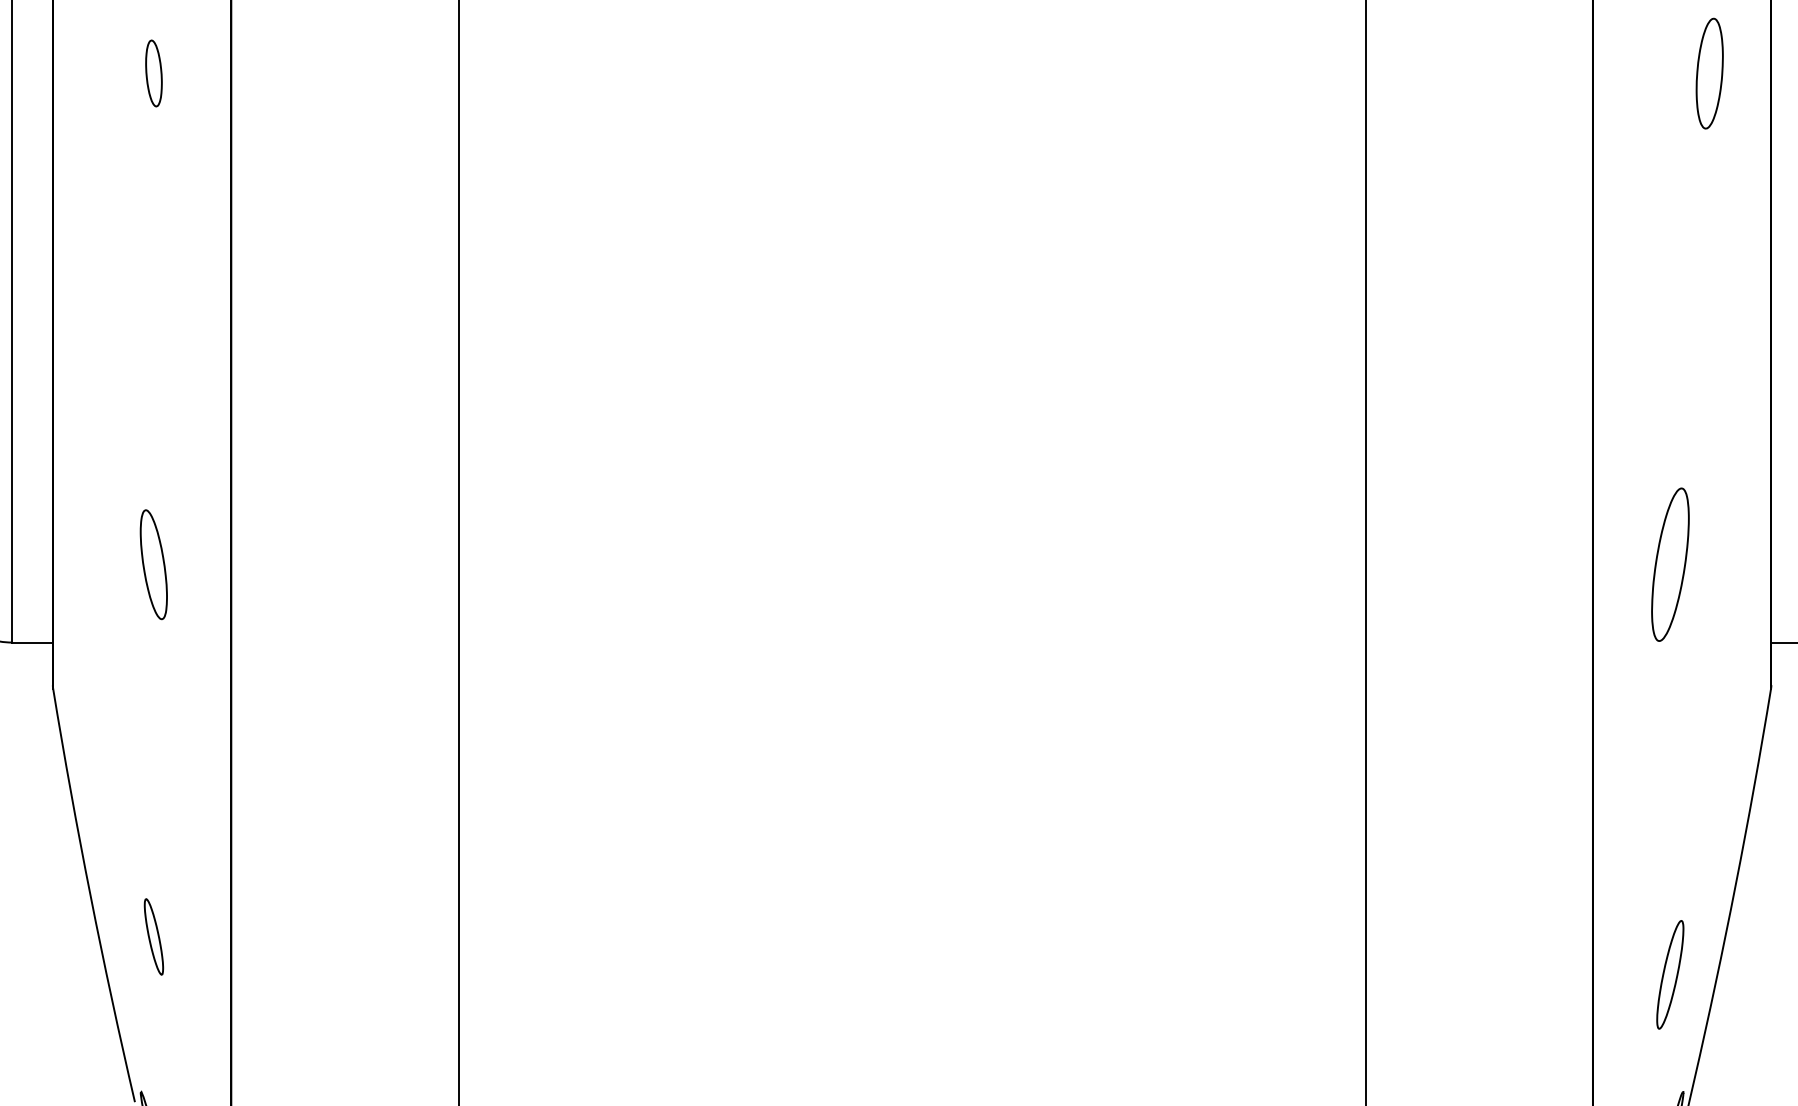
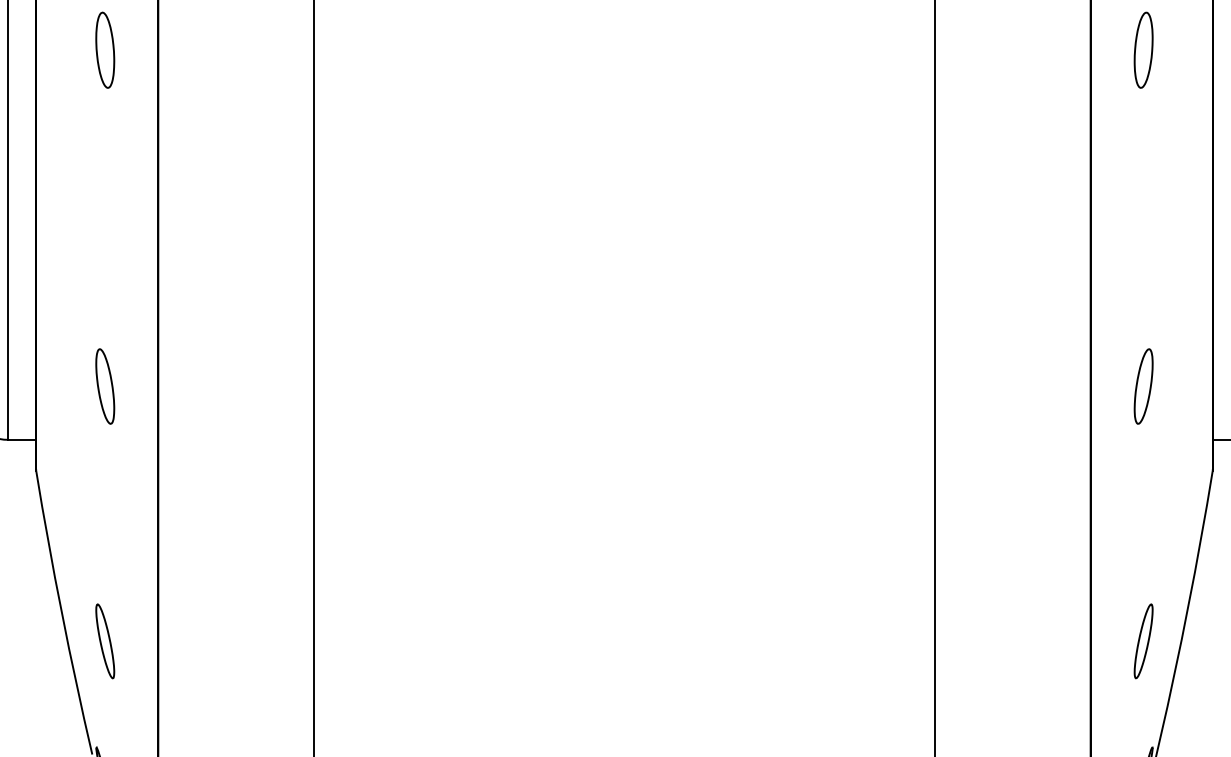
part: (154, 72) -> (105, 49), size x1.67
part: (1709, 72) -> (1143, 49), moved
part: (1670, 564) -> (1143, 386), size x0.71
part: (154, 937) -> (105, 641), size x1.43
part: (1670, 975) -> (1143, 641), moved

